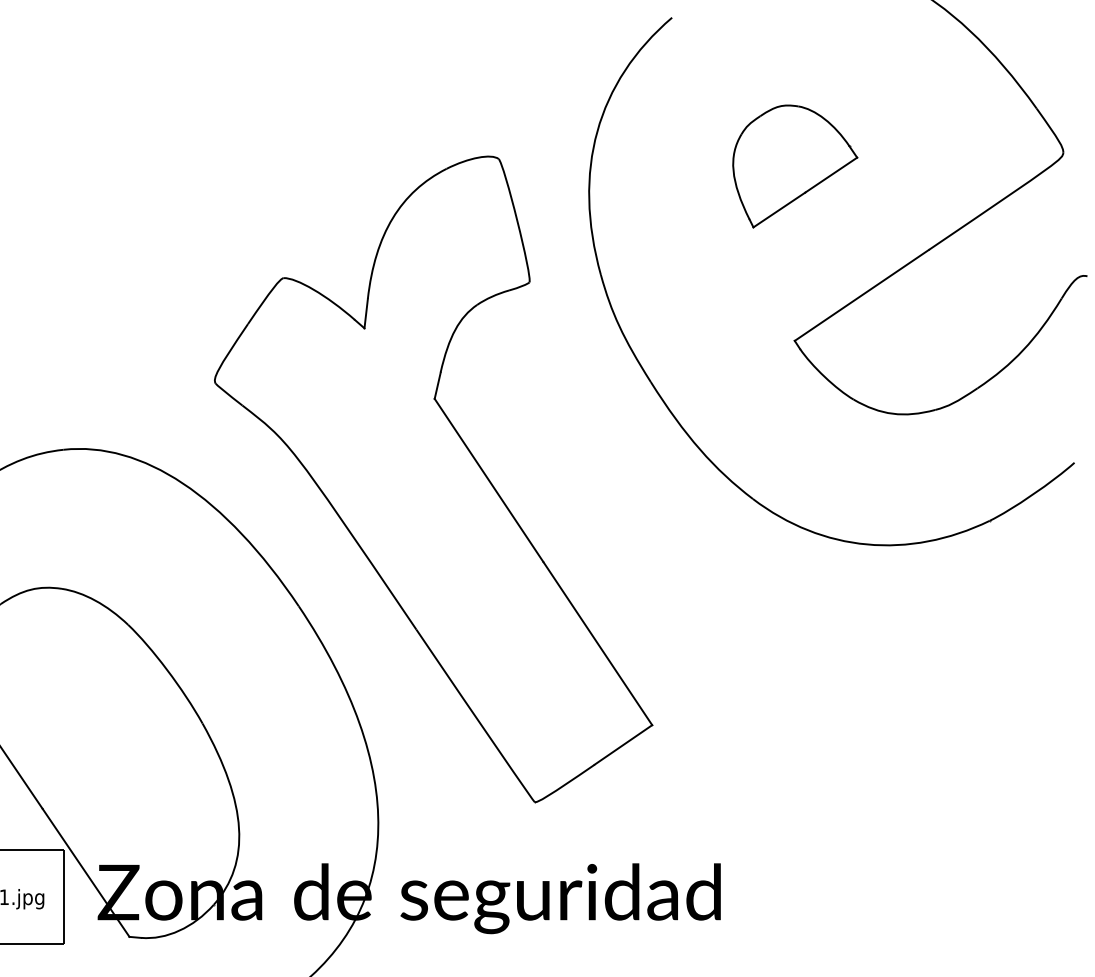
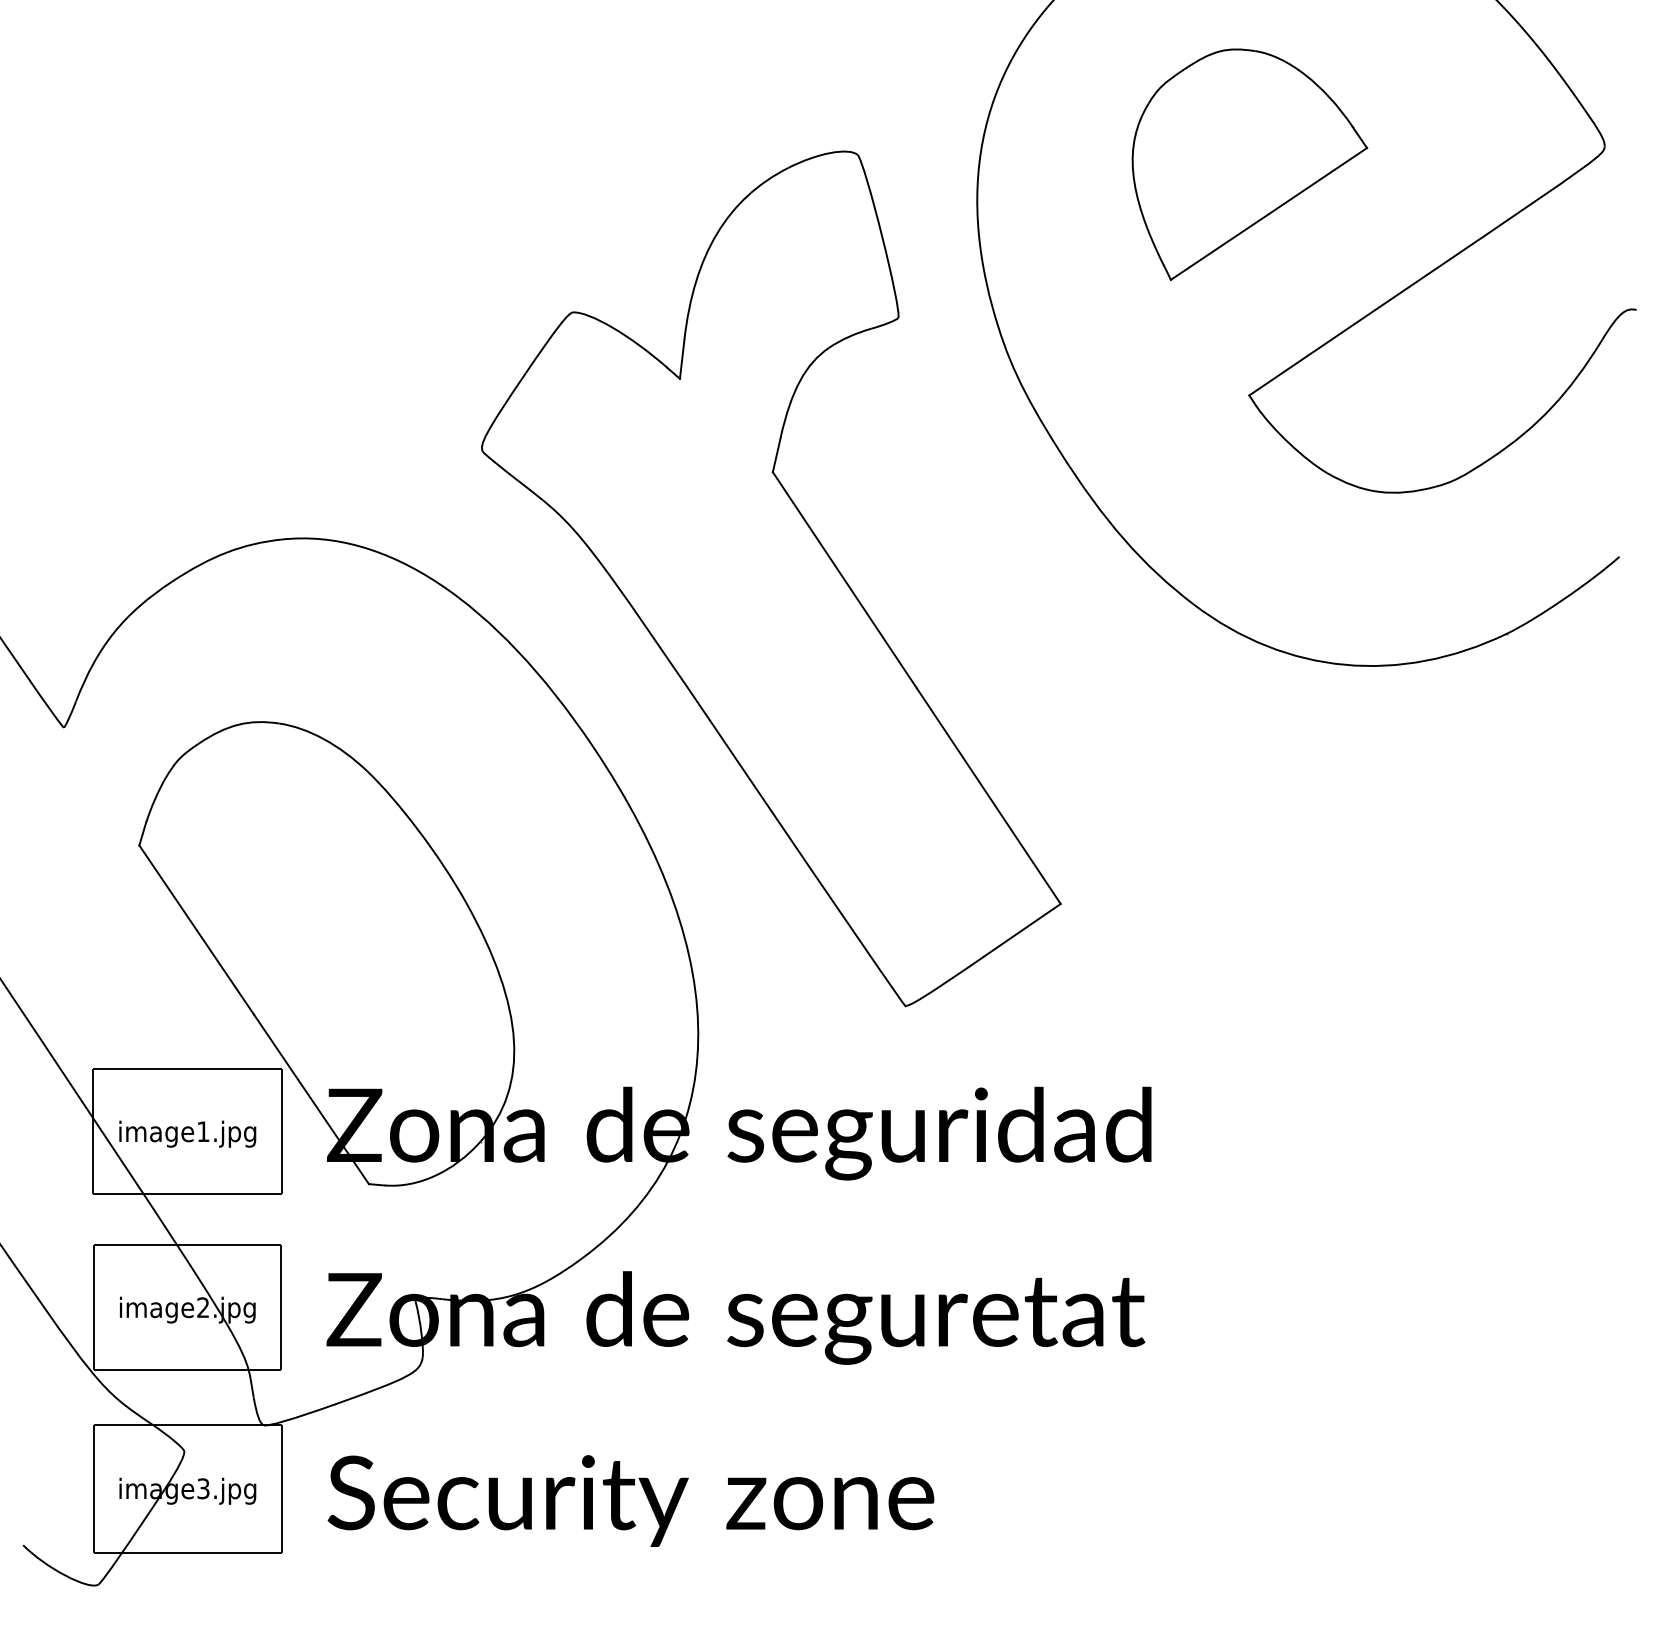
part: (794, 166) -> (1249, 164), size x1.43

